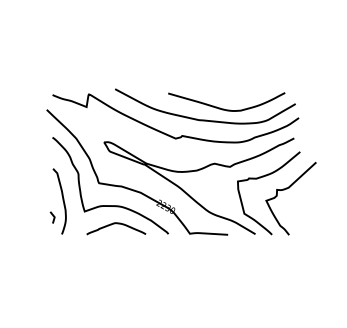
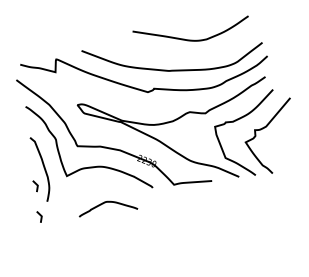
curve: (224, 108) -> (190, 39), moved
curve: (116, 224) -> (107, 203), moved
line: (52, 247) -> (39, 215), added

